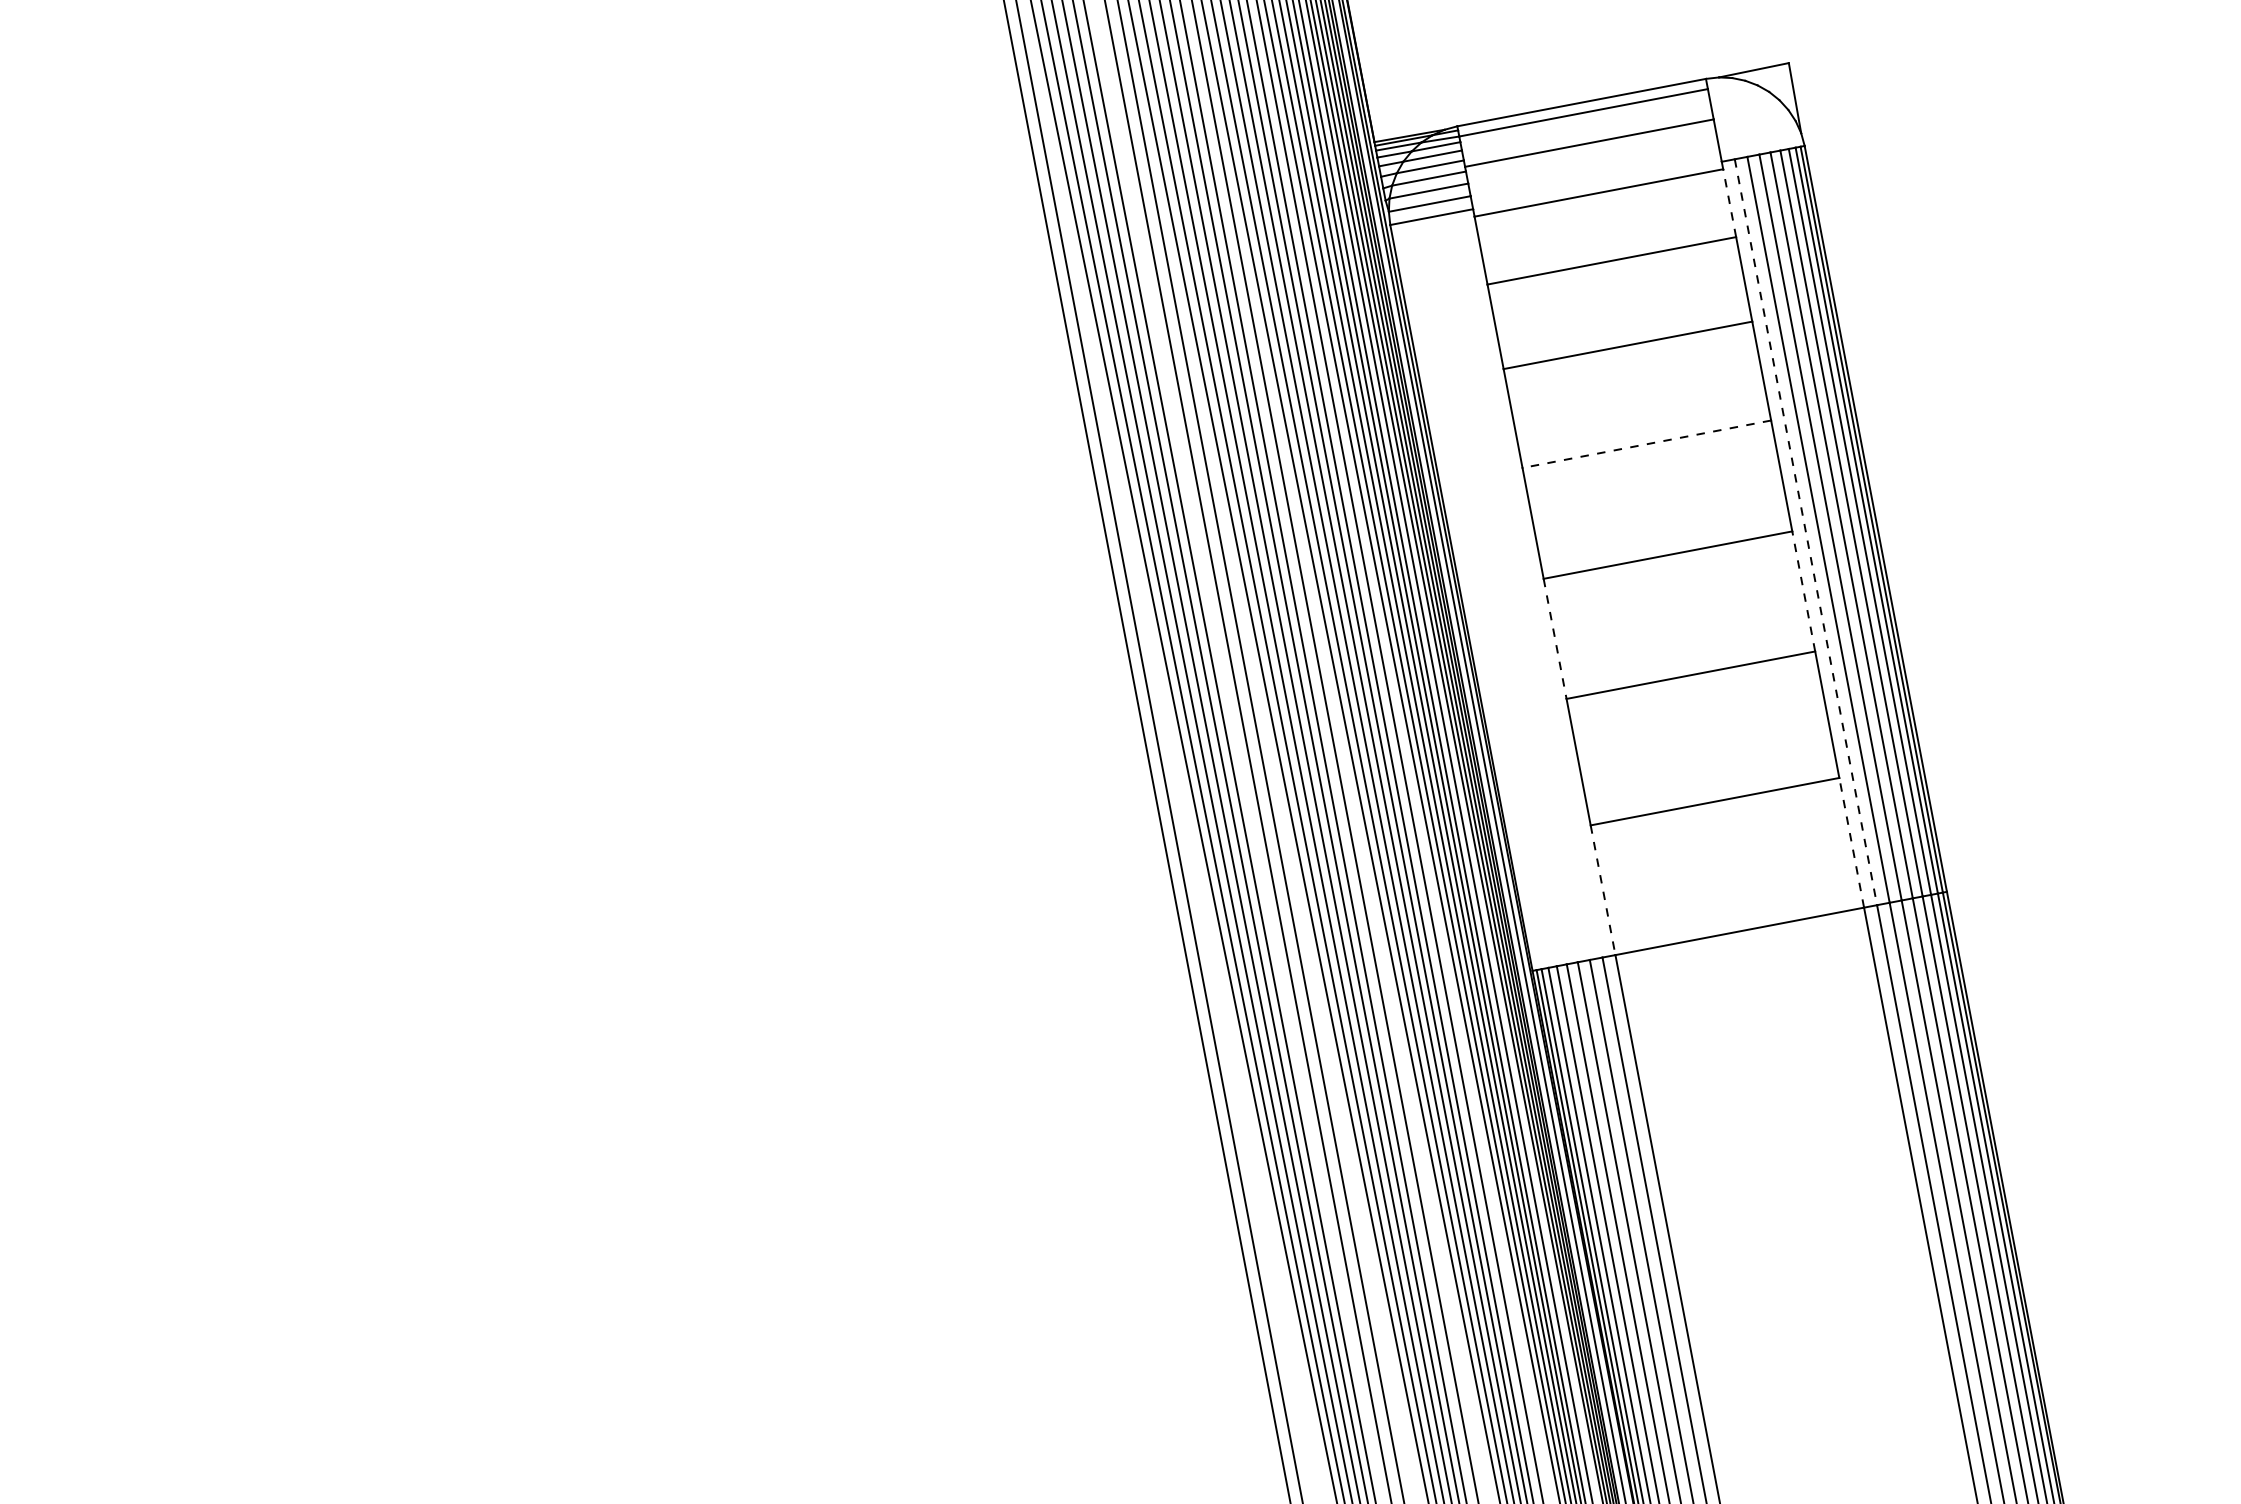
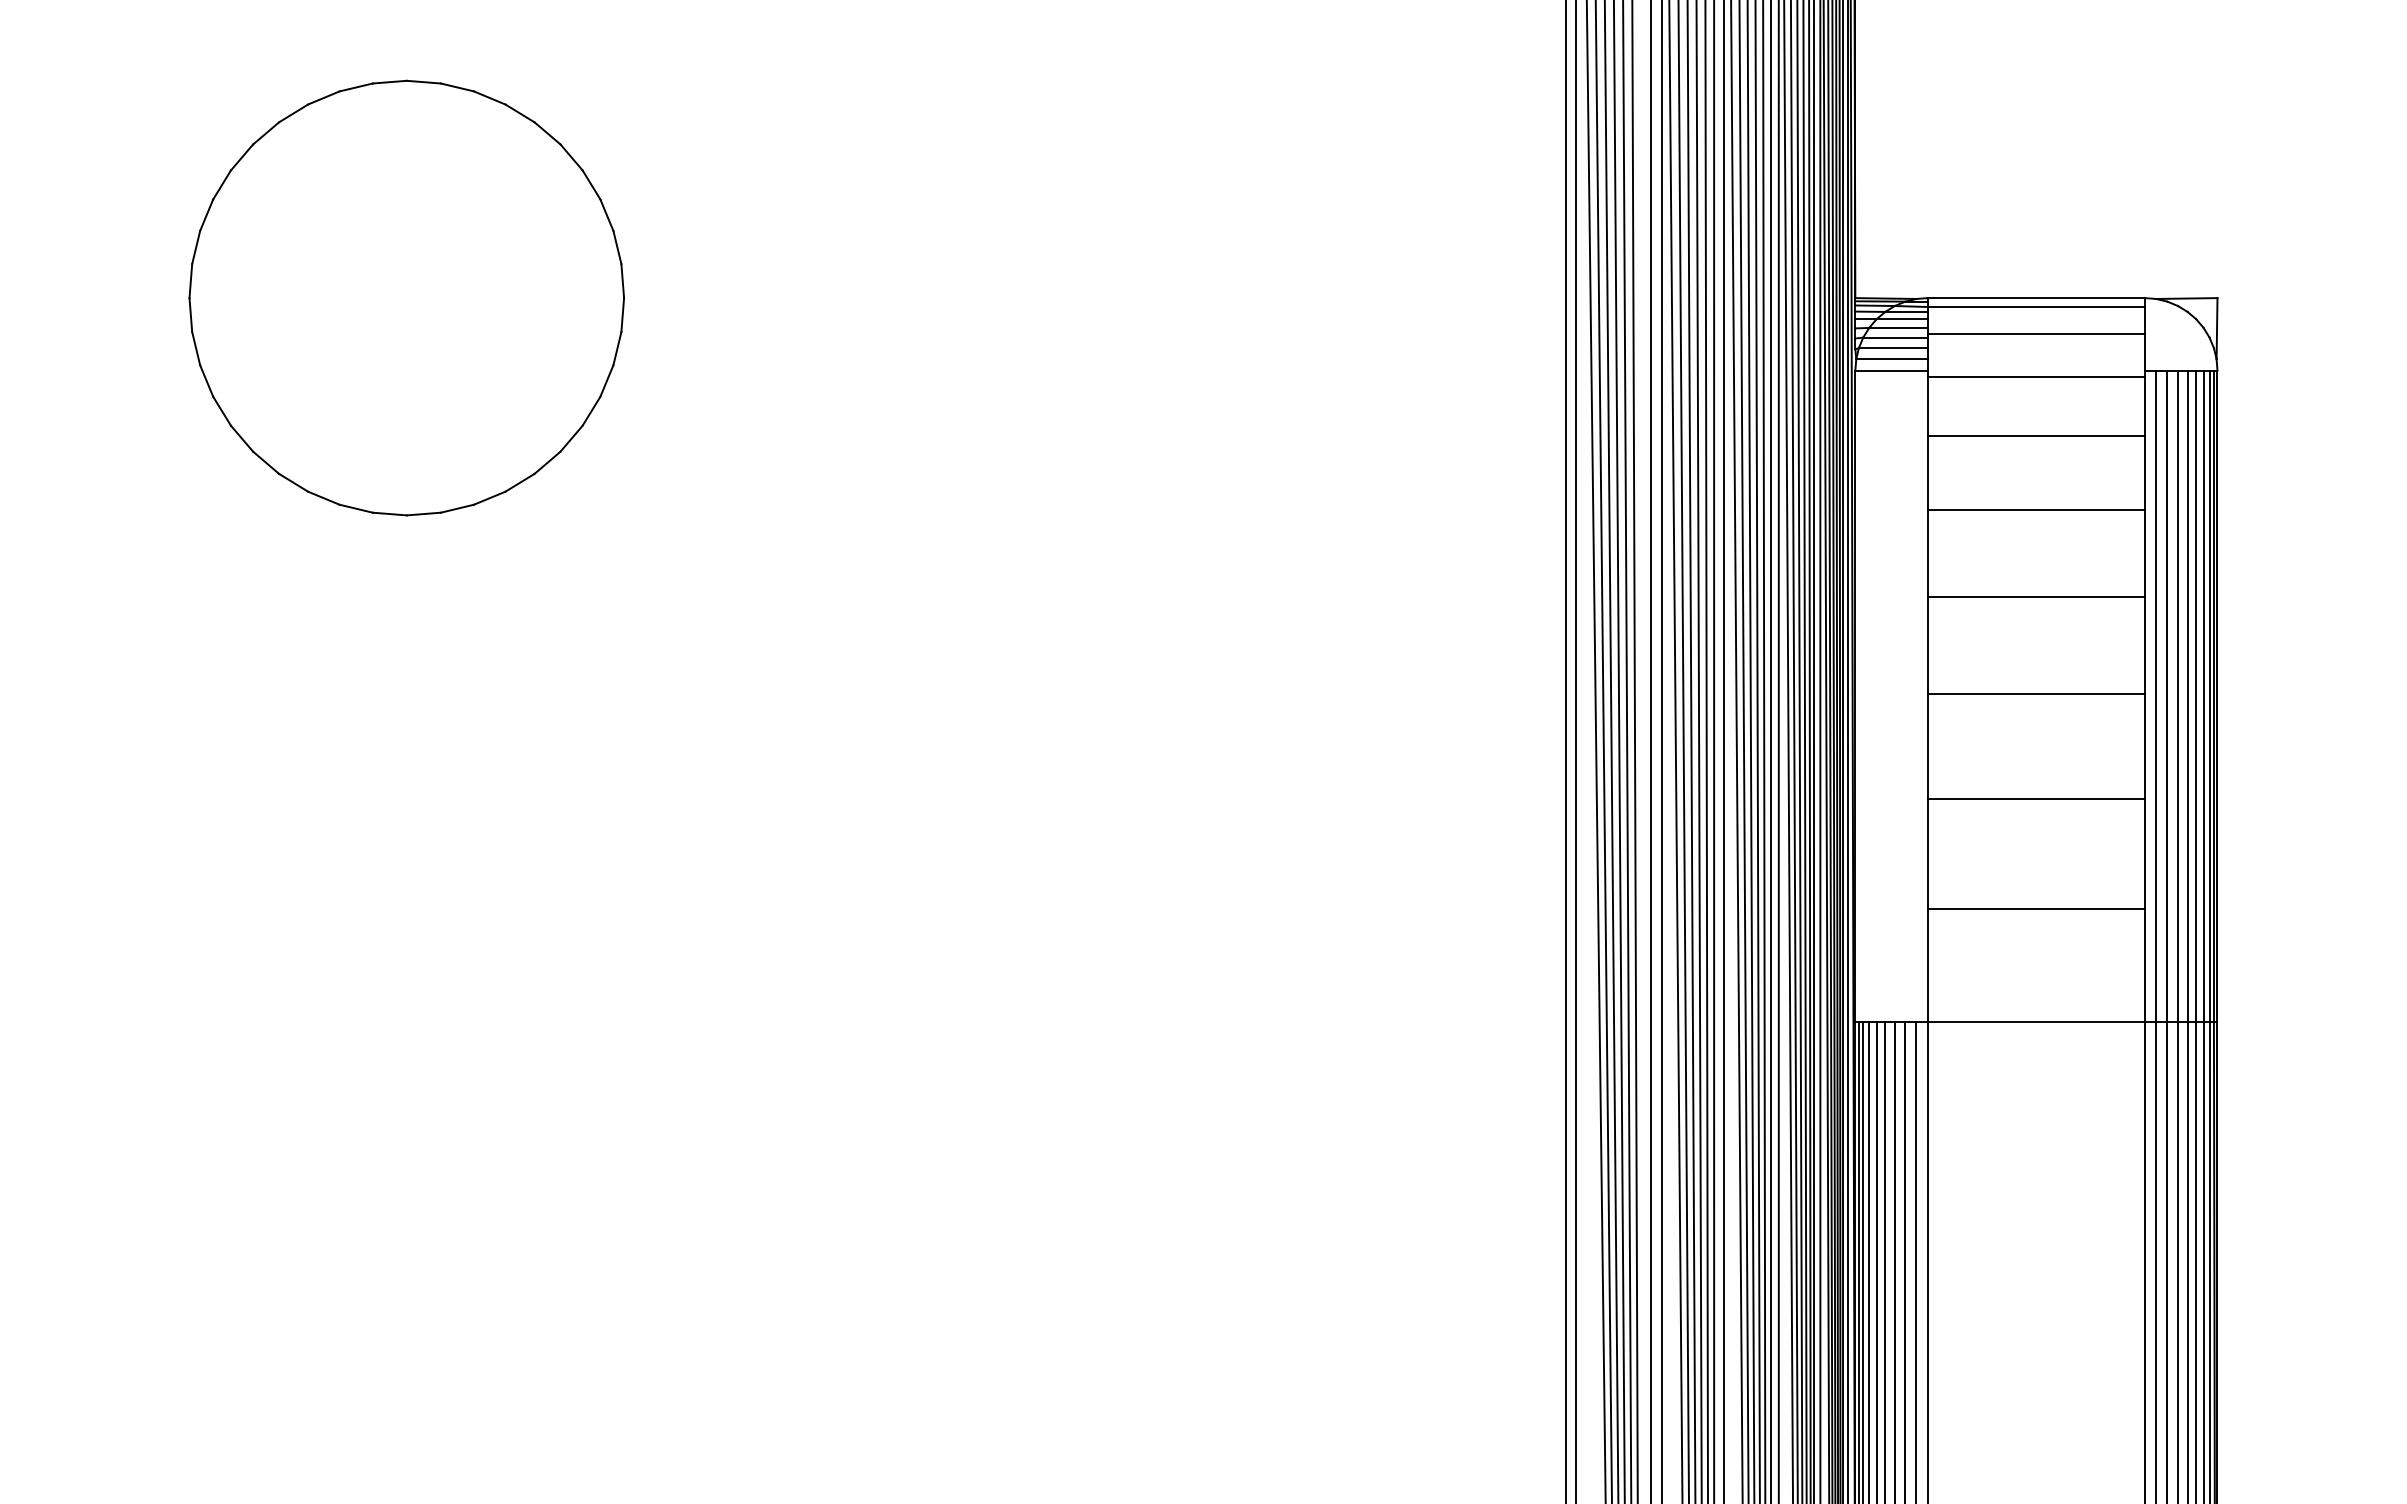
line: (1730, 202) -> (2145, 406), dashed -> solid
line: (1646, 444) -> (2036, 596), dashed -> solid
line: (1806, 532) -> (2156, 696), dashed -> solid
line: (1804, 590) -> (2145, 745), dashed -> solid
line: (1554, 639) -> (1927, 746), dashed -> solid
line: (1852, 842) -> (2145, 965), dashed -> solid
line: (1602, 890) -> (1927, 965), dashed -> solid

